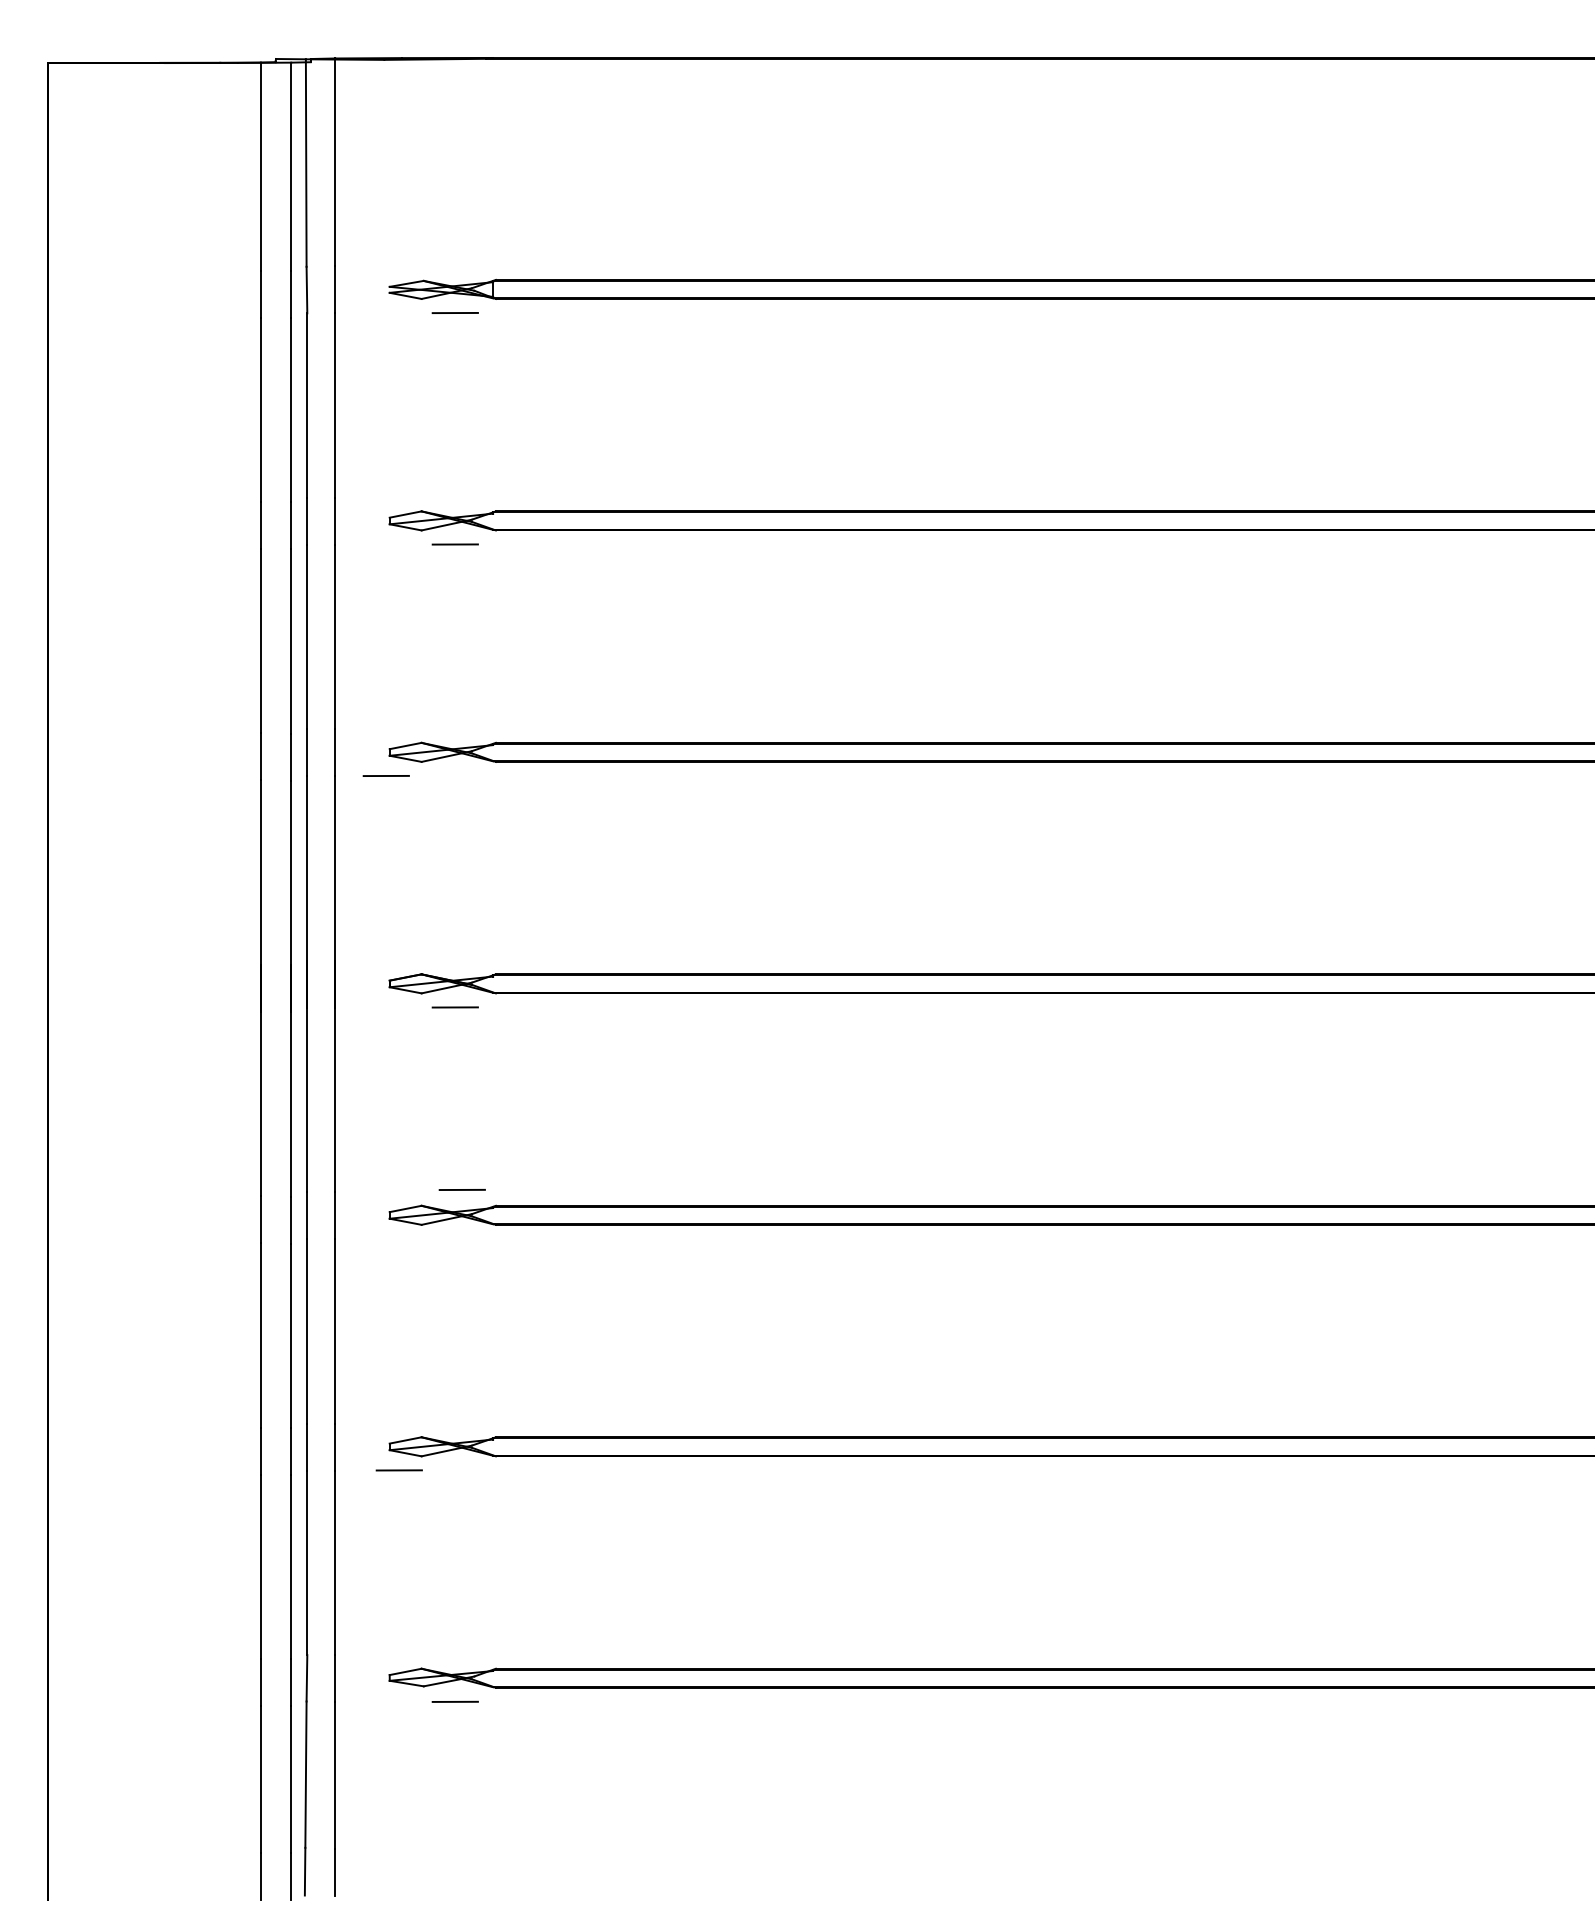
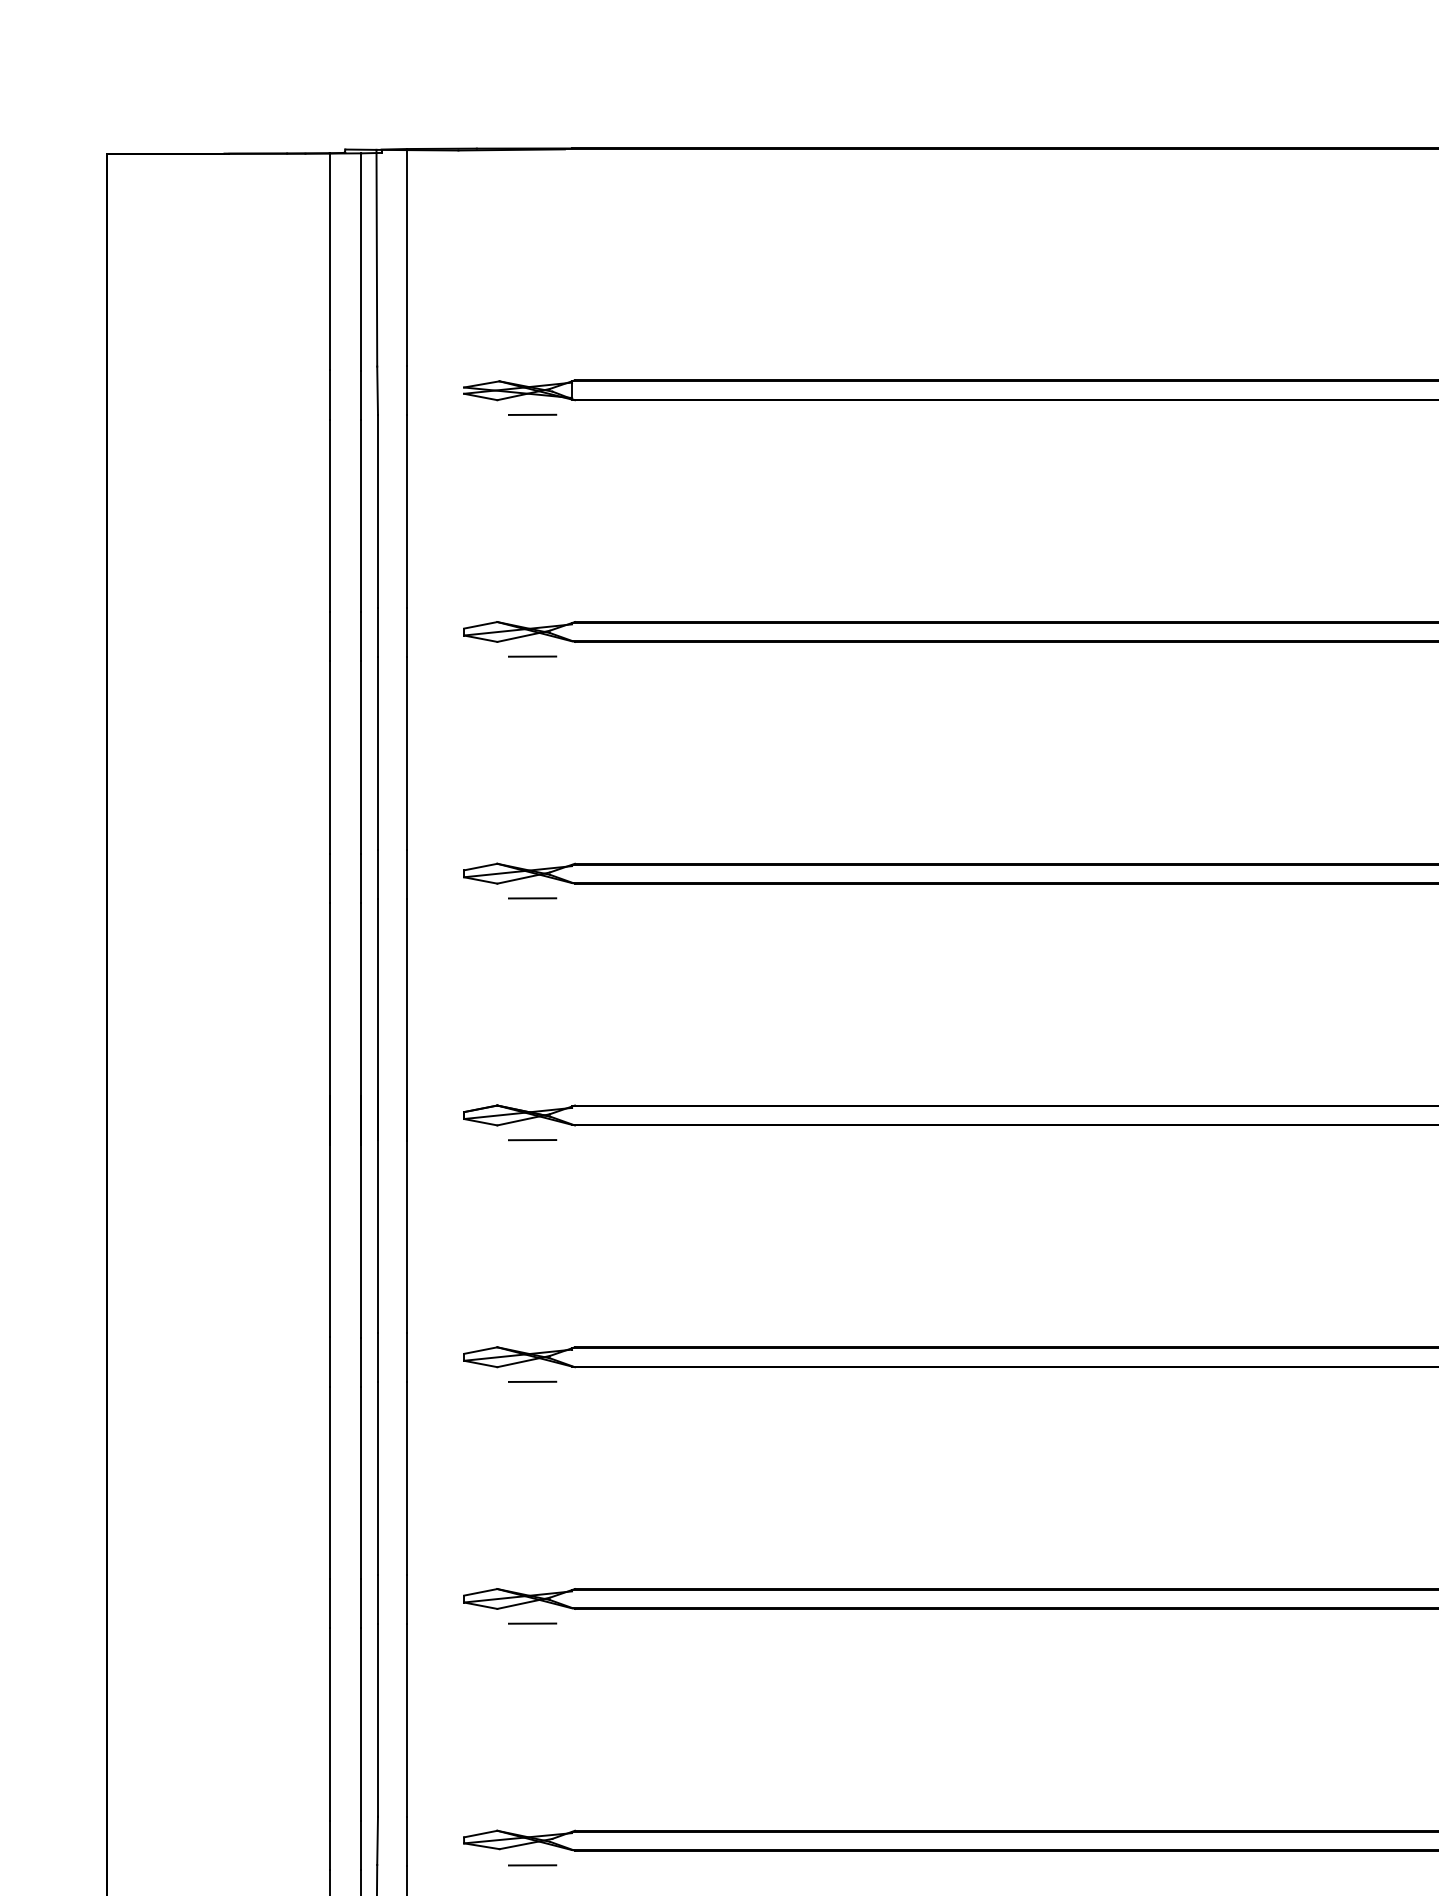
line: (385, 775) -> (531, 897), moved
line: (461, 1189) -> (531, 1381), moved
line: (398, 1470) -> (531, 1623), moved

